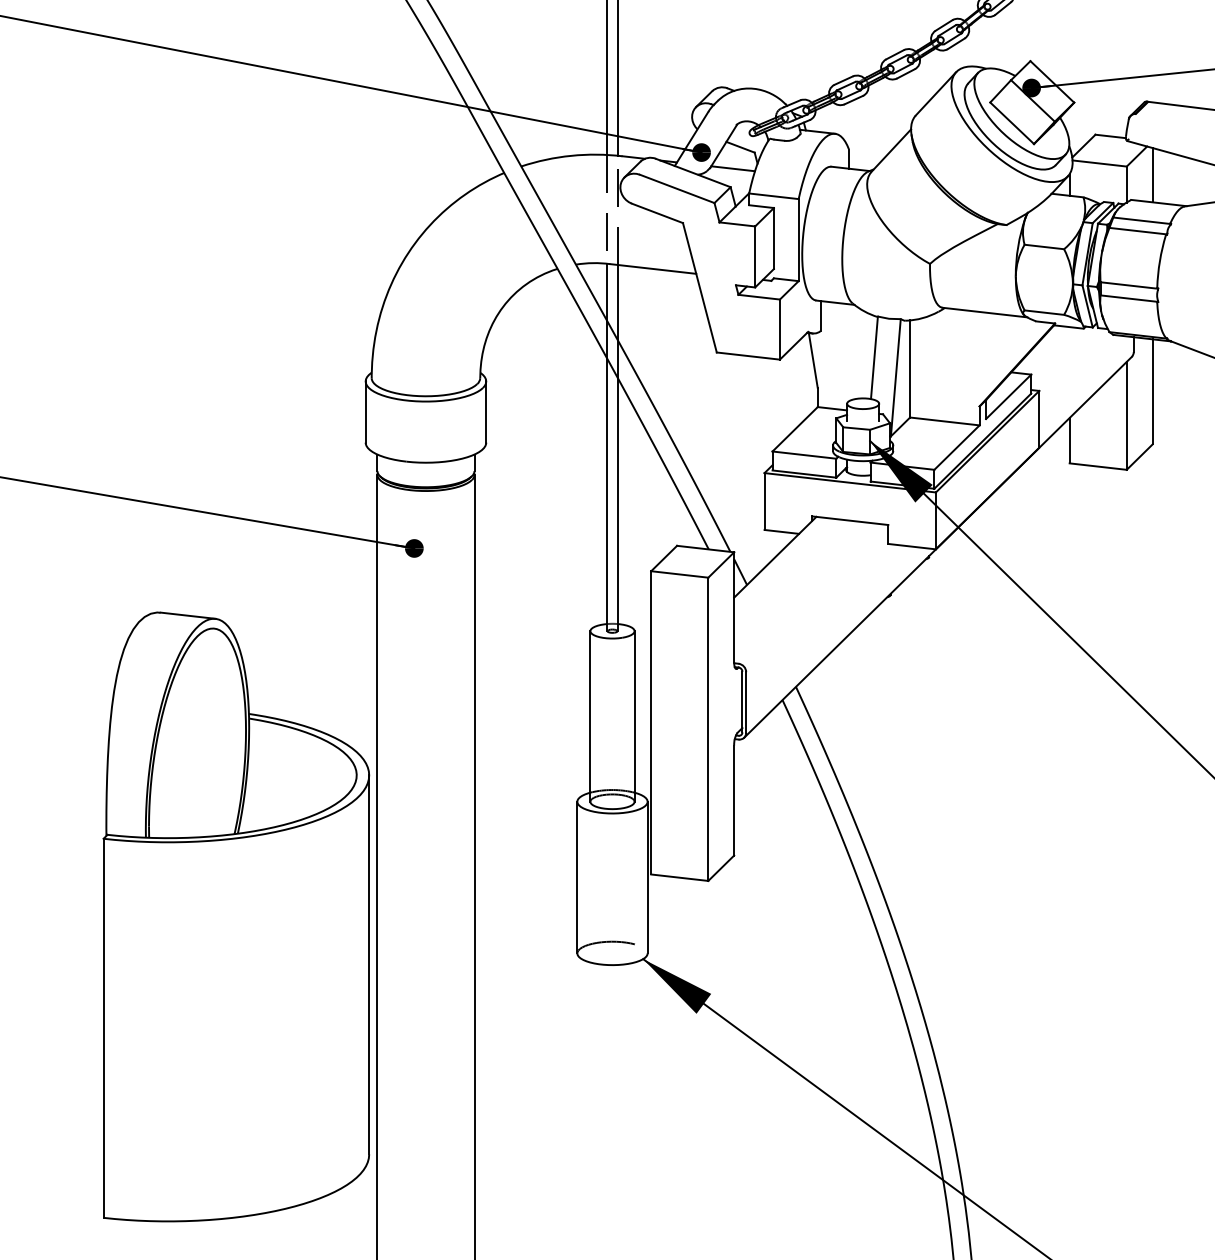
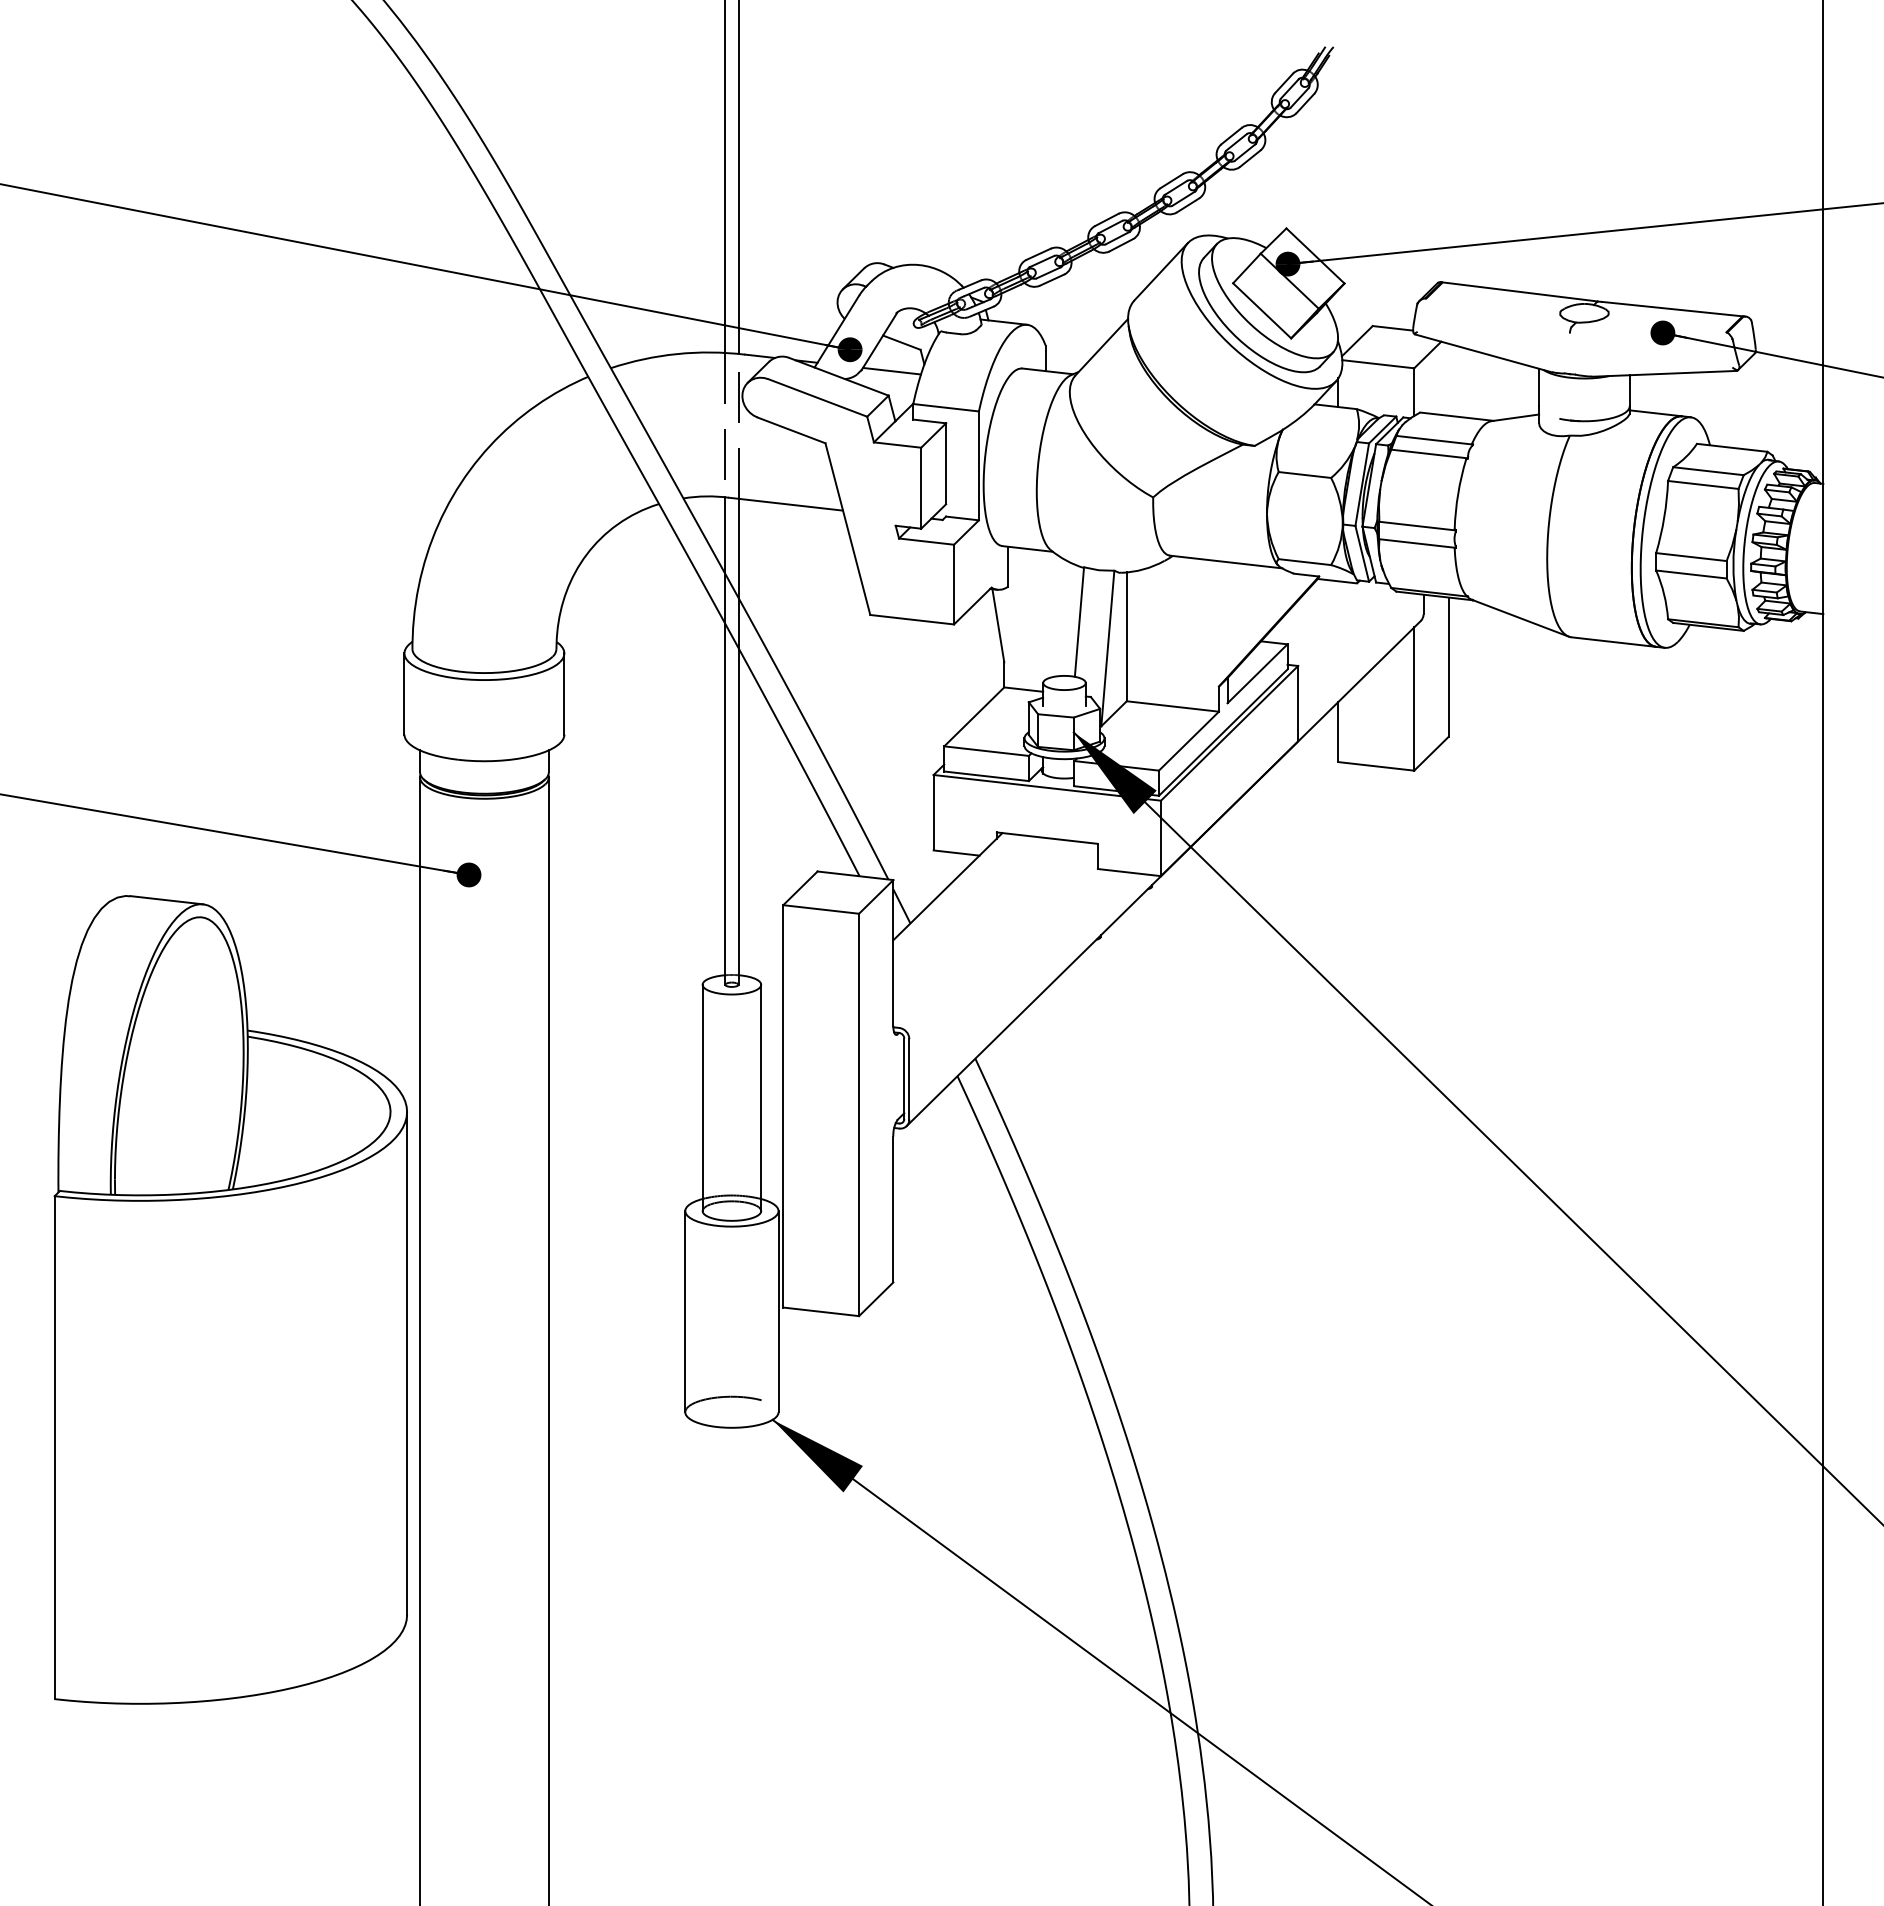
line: (1152, 175) -> (1448, 379), removed
part: (236, 916) -> (230, 1299), moved

